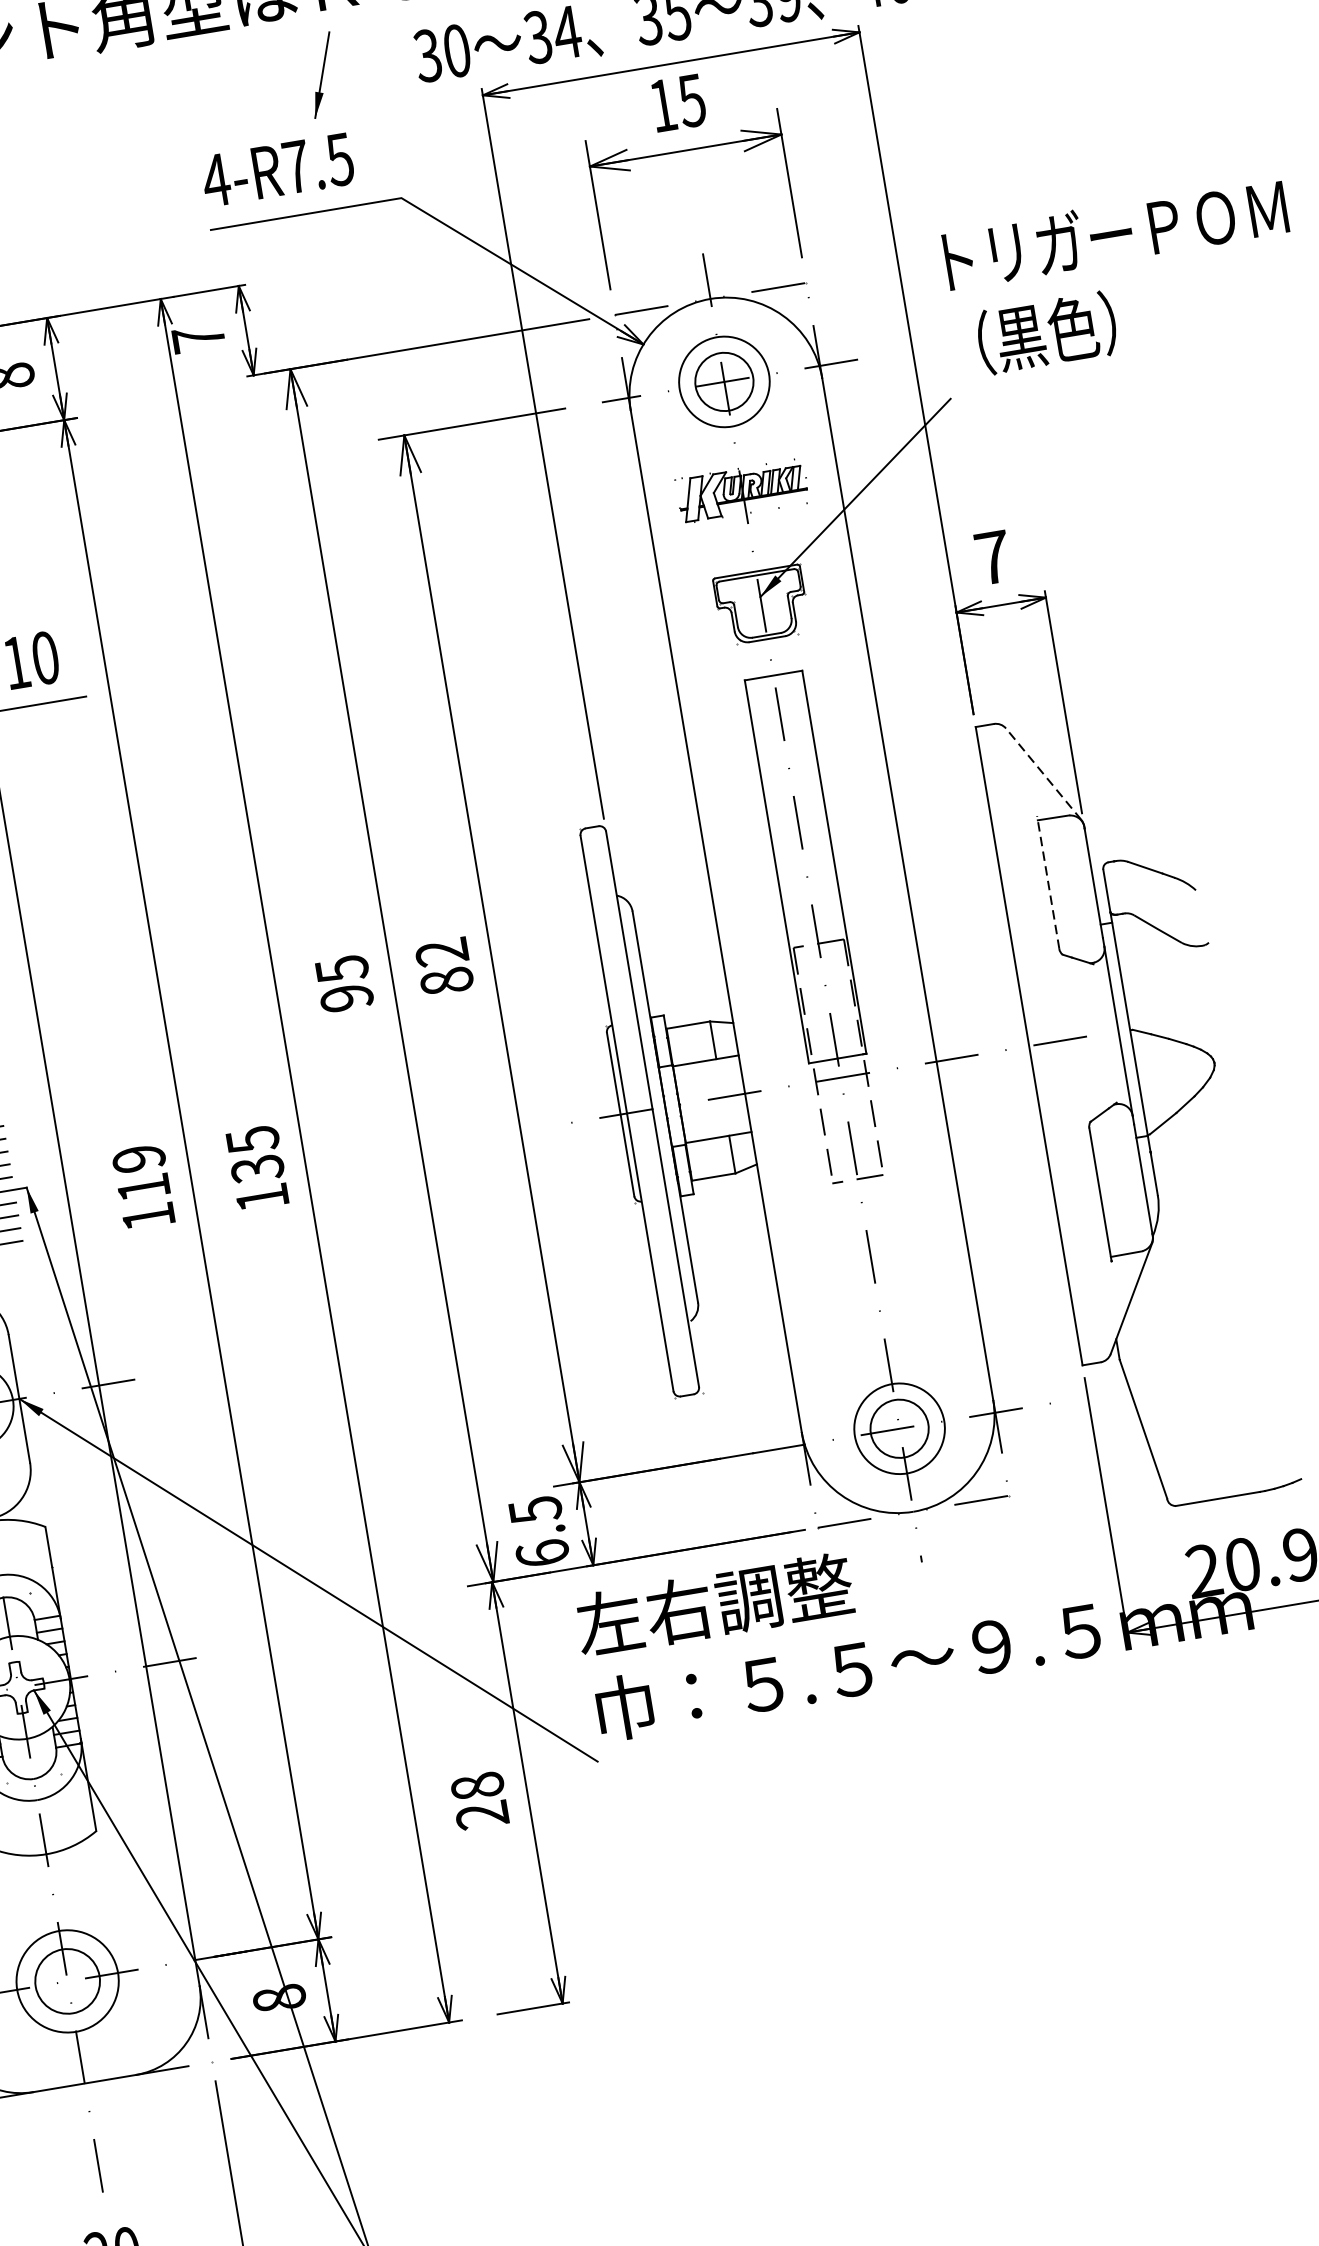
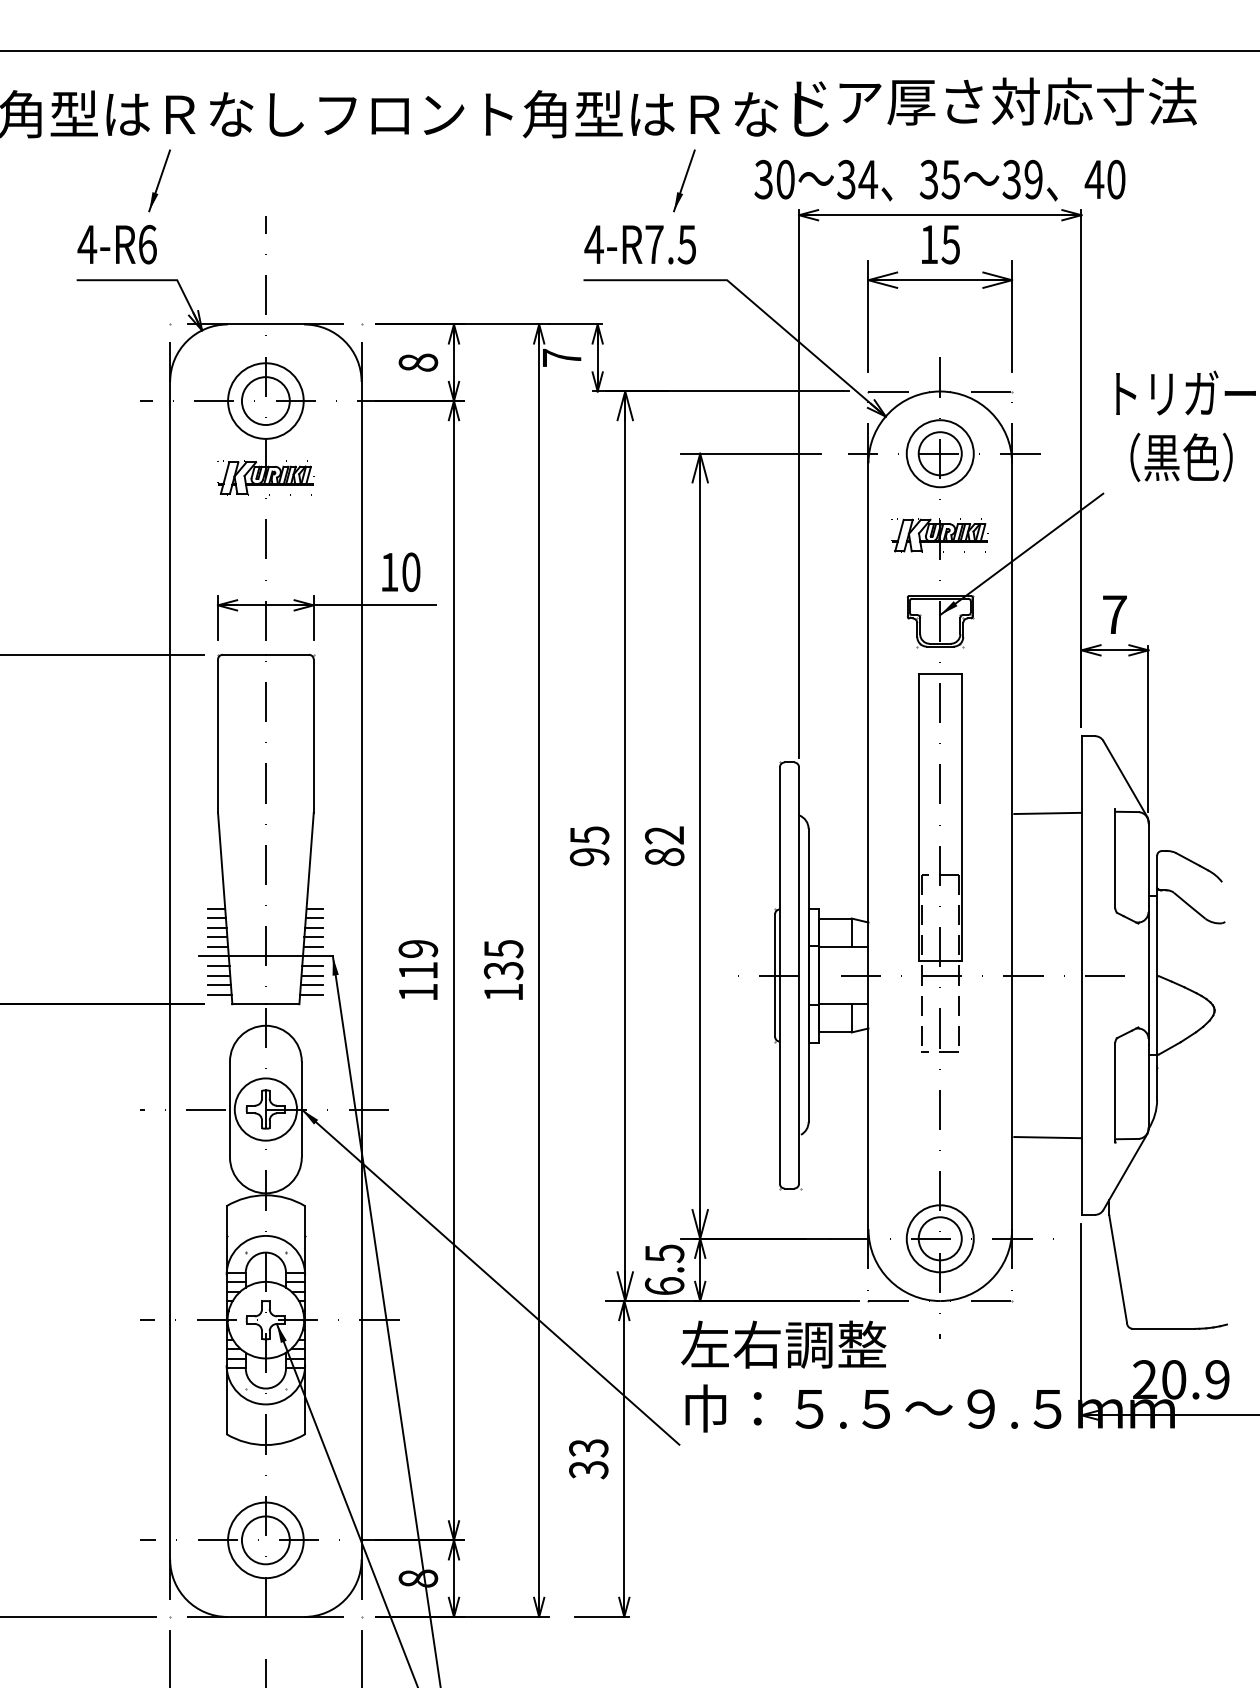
line: (1043, 773) -> (1125, 778), dashed -> solid
line: (947, 837) -> (1047, 813), added
line: (1048, 882) -> (1115, 858), dashed -> solid
line: (1019, 1269) -> (1047, 1137), added
text: (479, 1801) -> (588, 1459), 28 -> 33

